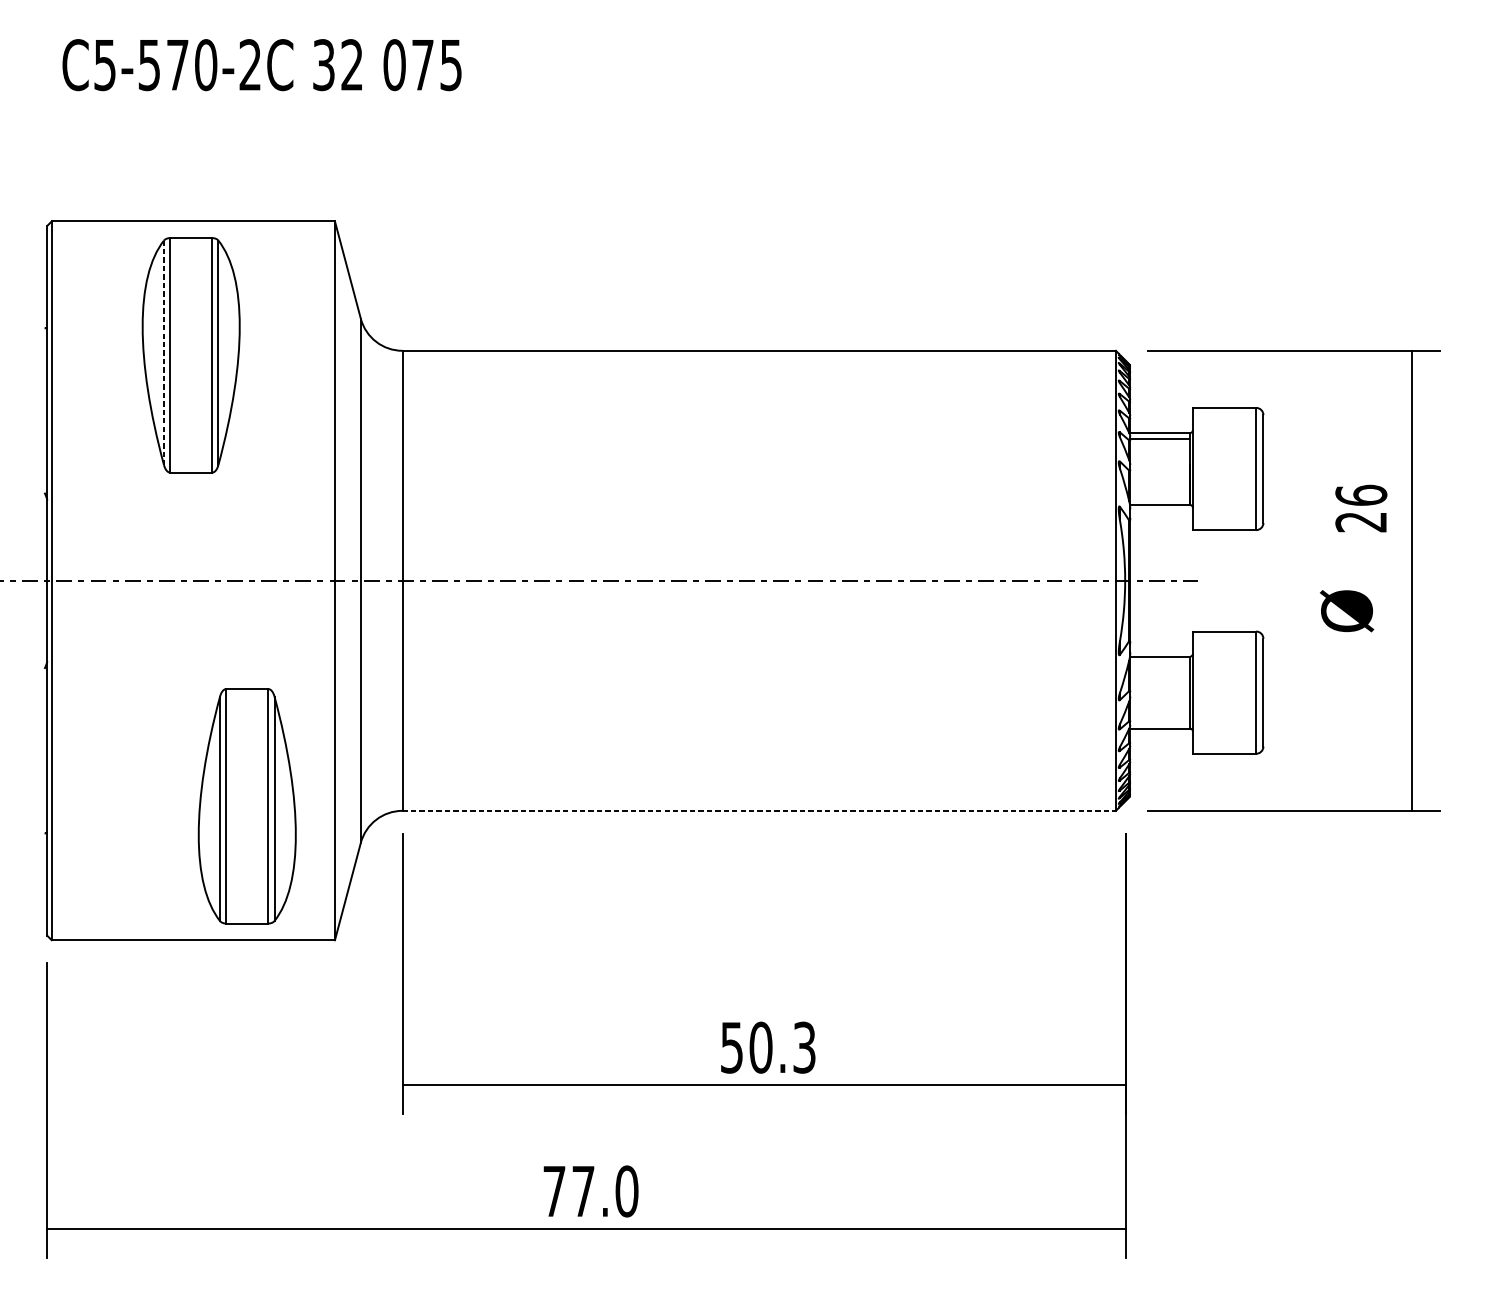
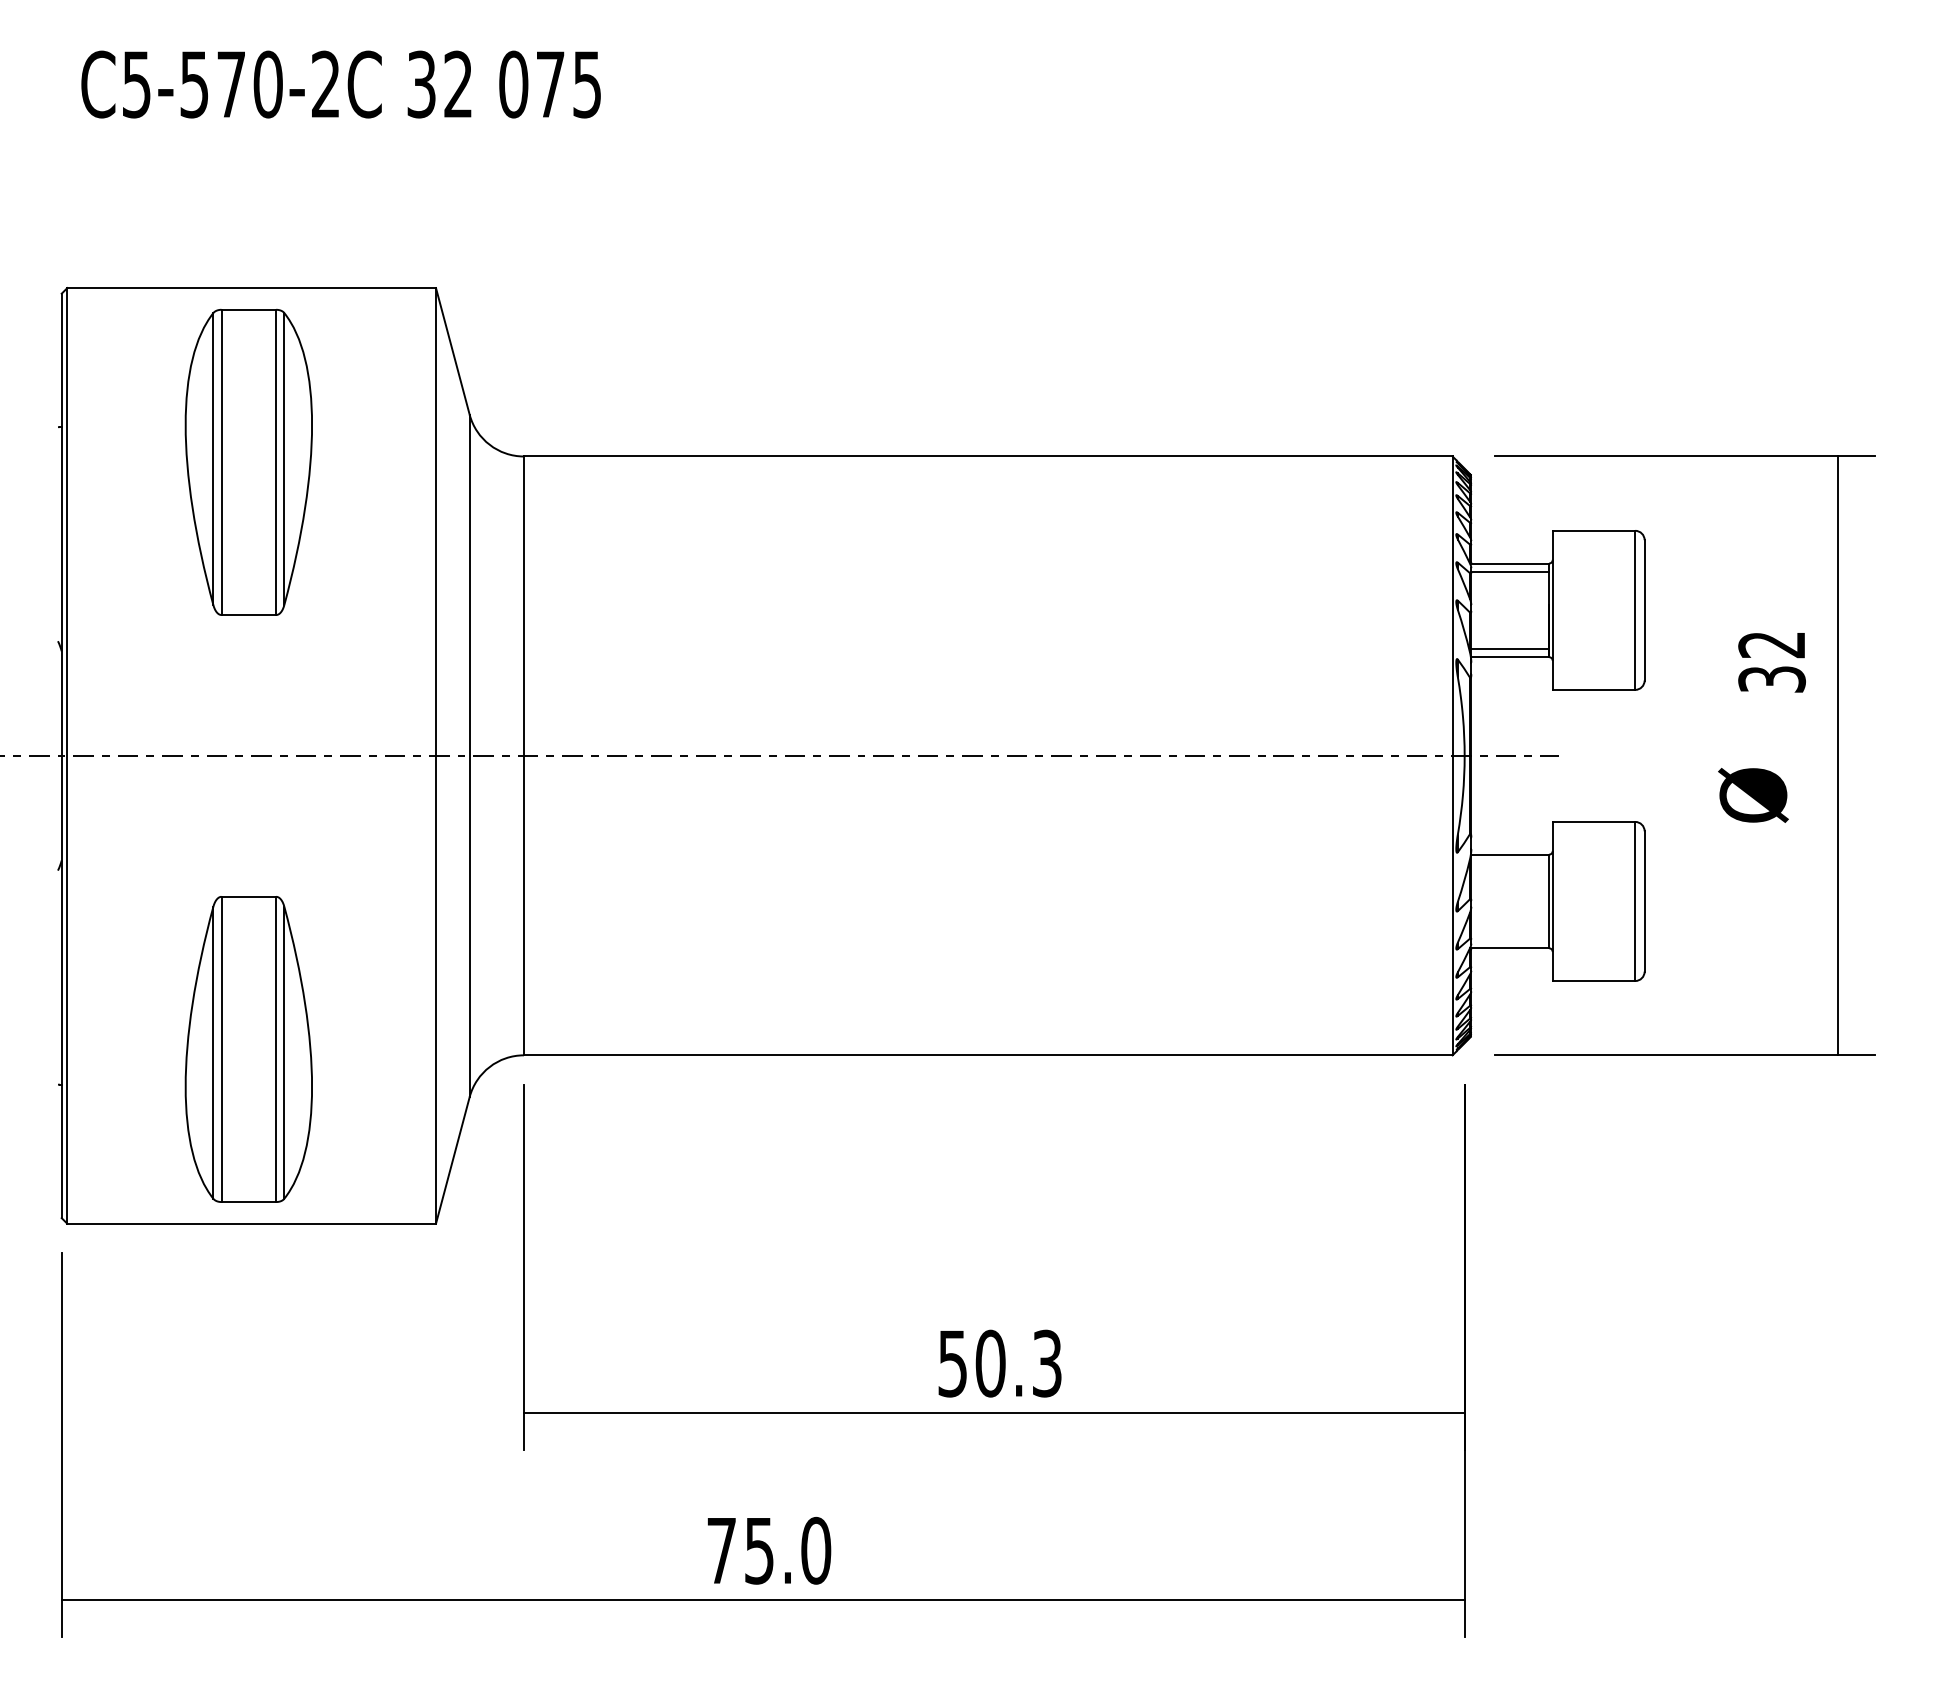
line: (164, 353) -> (213, 459), dashed -> solid
line: (1160, 498) -> (1510, 648), added
text: (1360, 508) -> (1771, 661), 26 -> 32
part: (247, 806) -> (248, 1049), moved
line: (759, 810) -> (988, 1055), dashed -> solid
text: (583, 1192) -> (759, 1551), 77.0 -> 75.0

